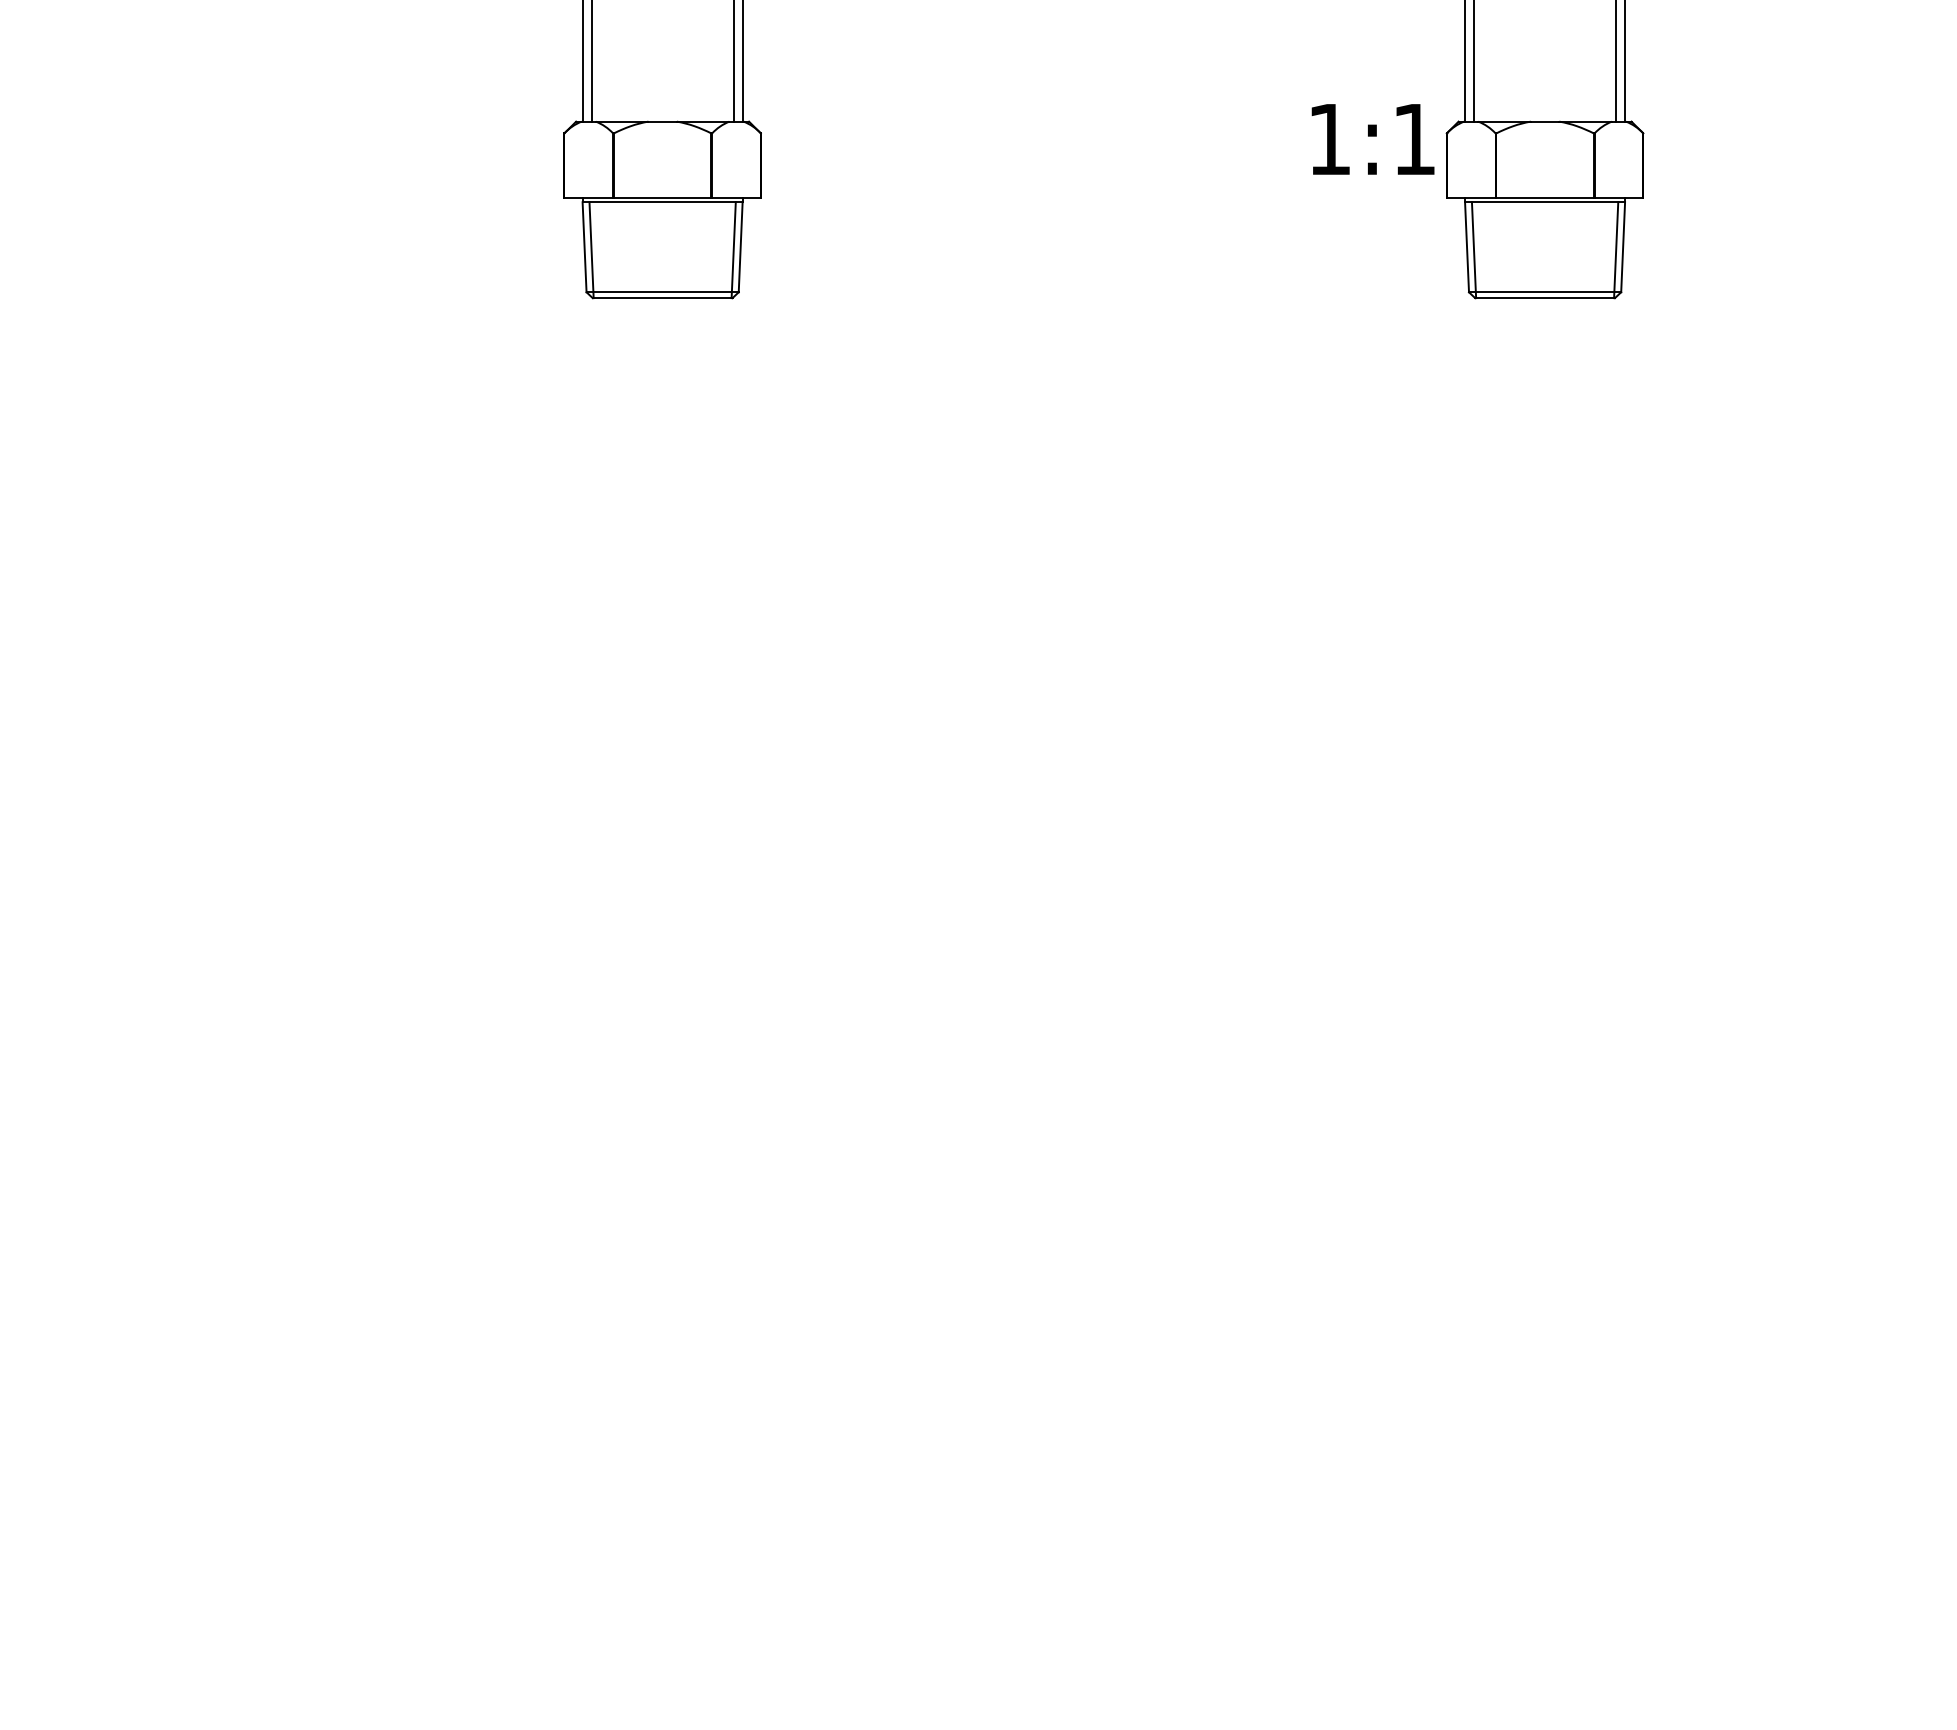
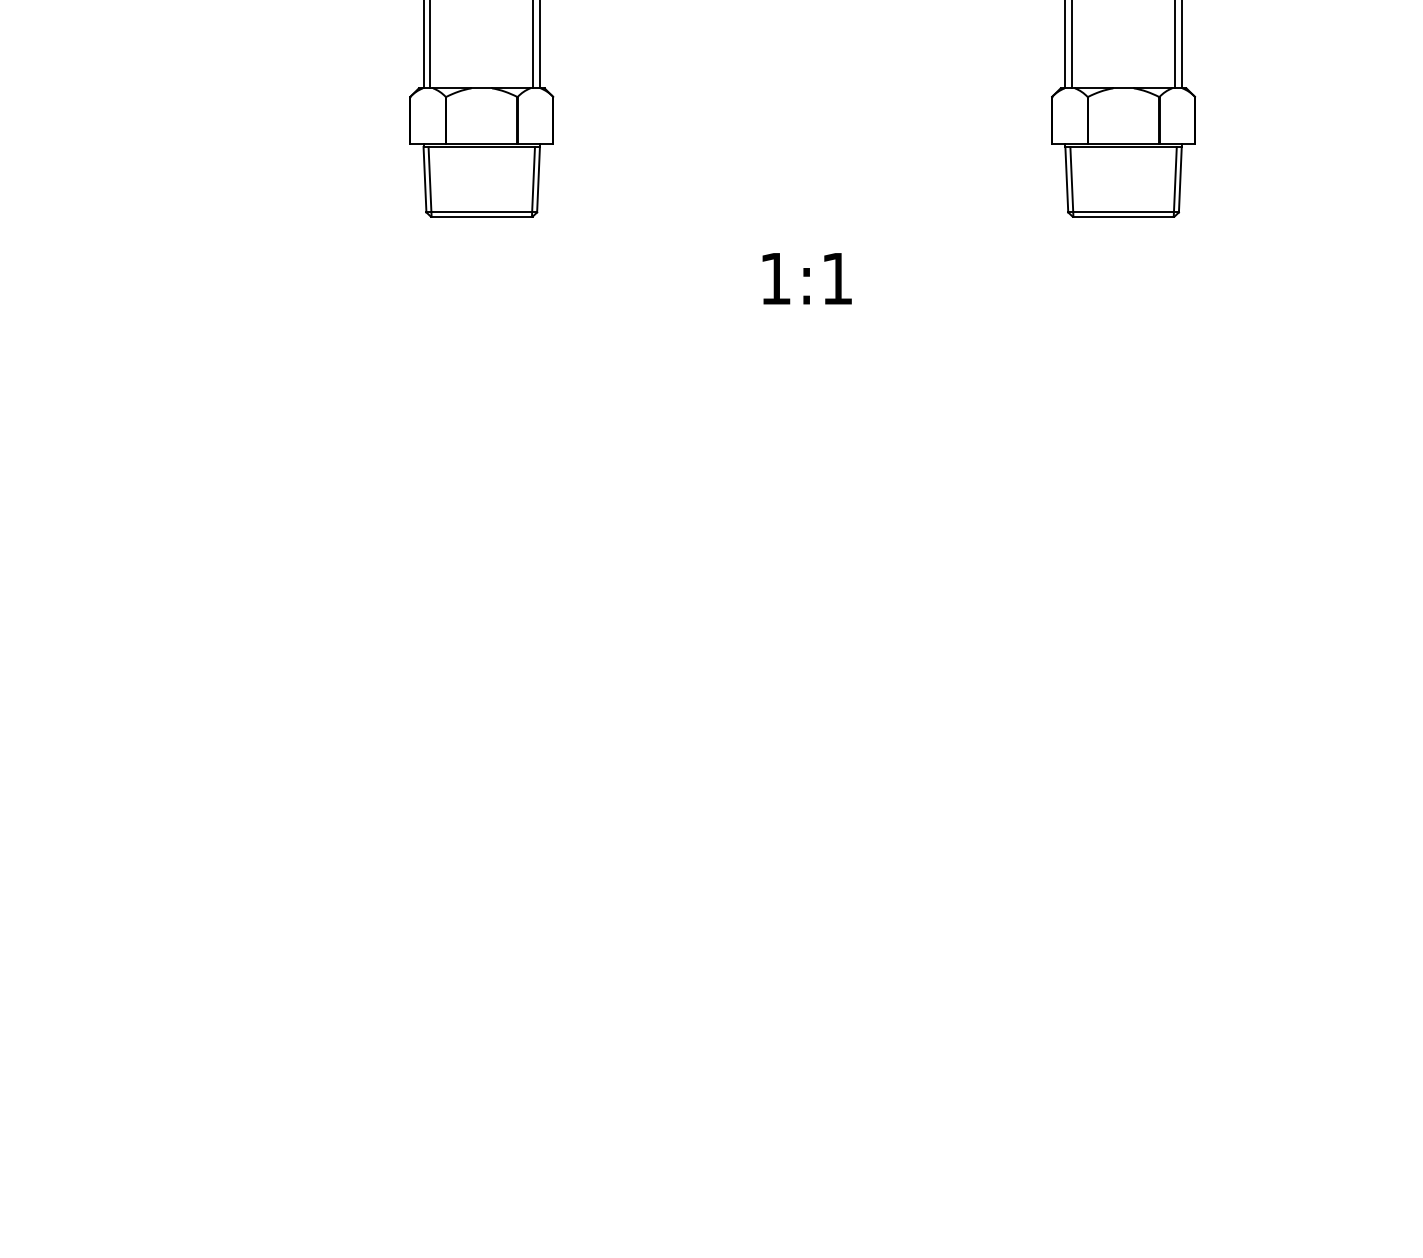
text: (1372, 139) -> (806, 278), moved

